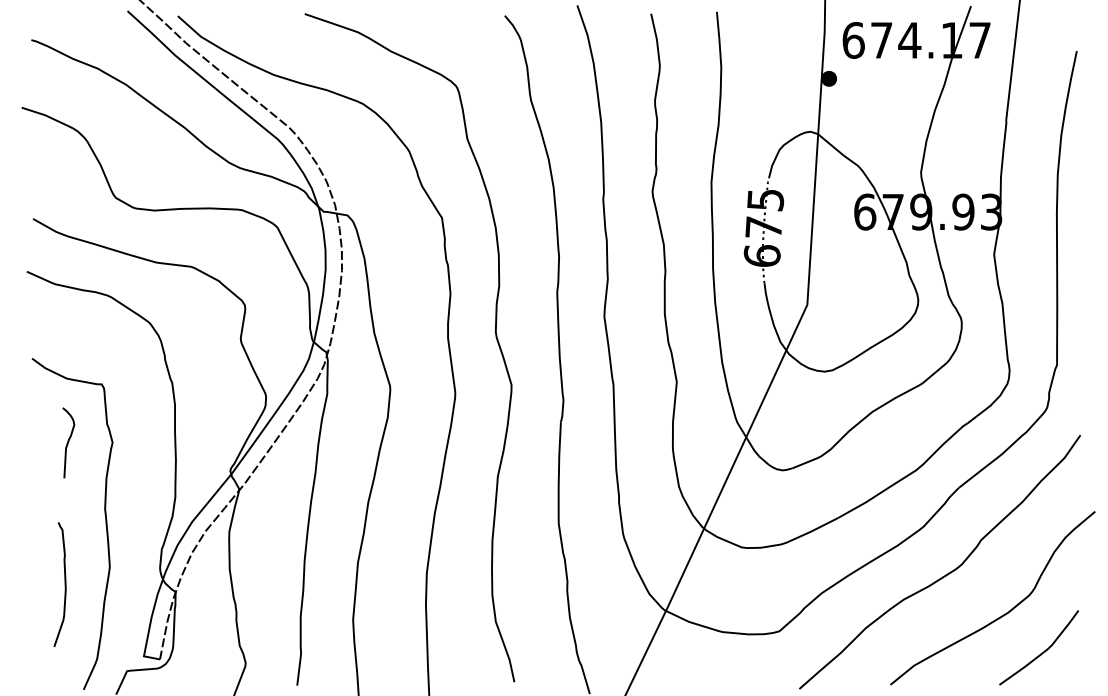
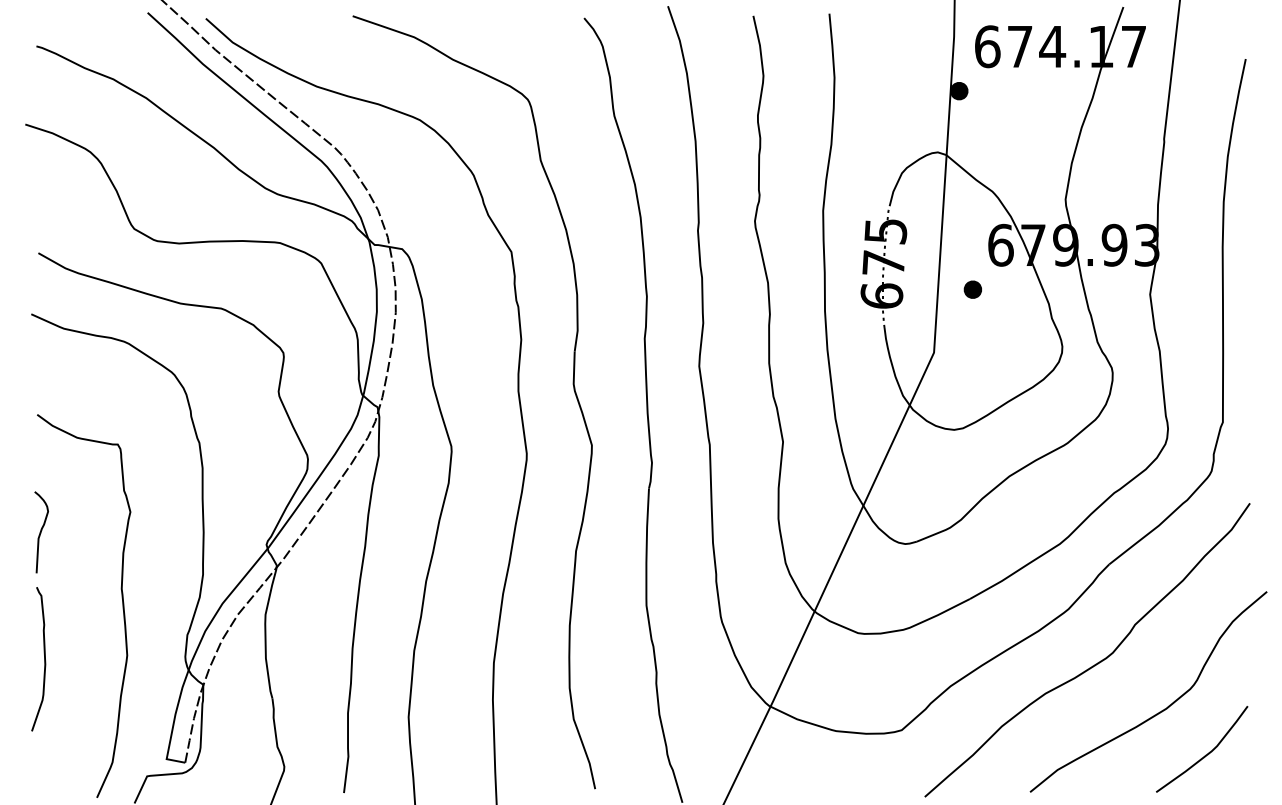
part: (840, 250) -> (972, 289), added
curve: (68, 443) -> (41, 532), moved
curve: (65, 584) -> (44, 659), moved

